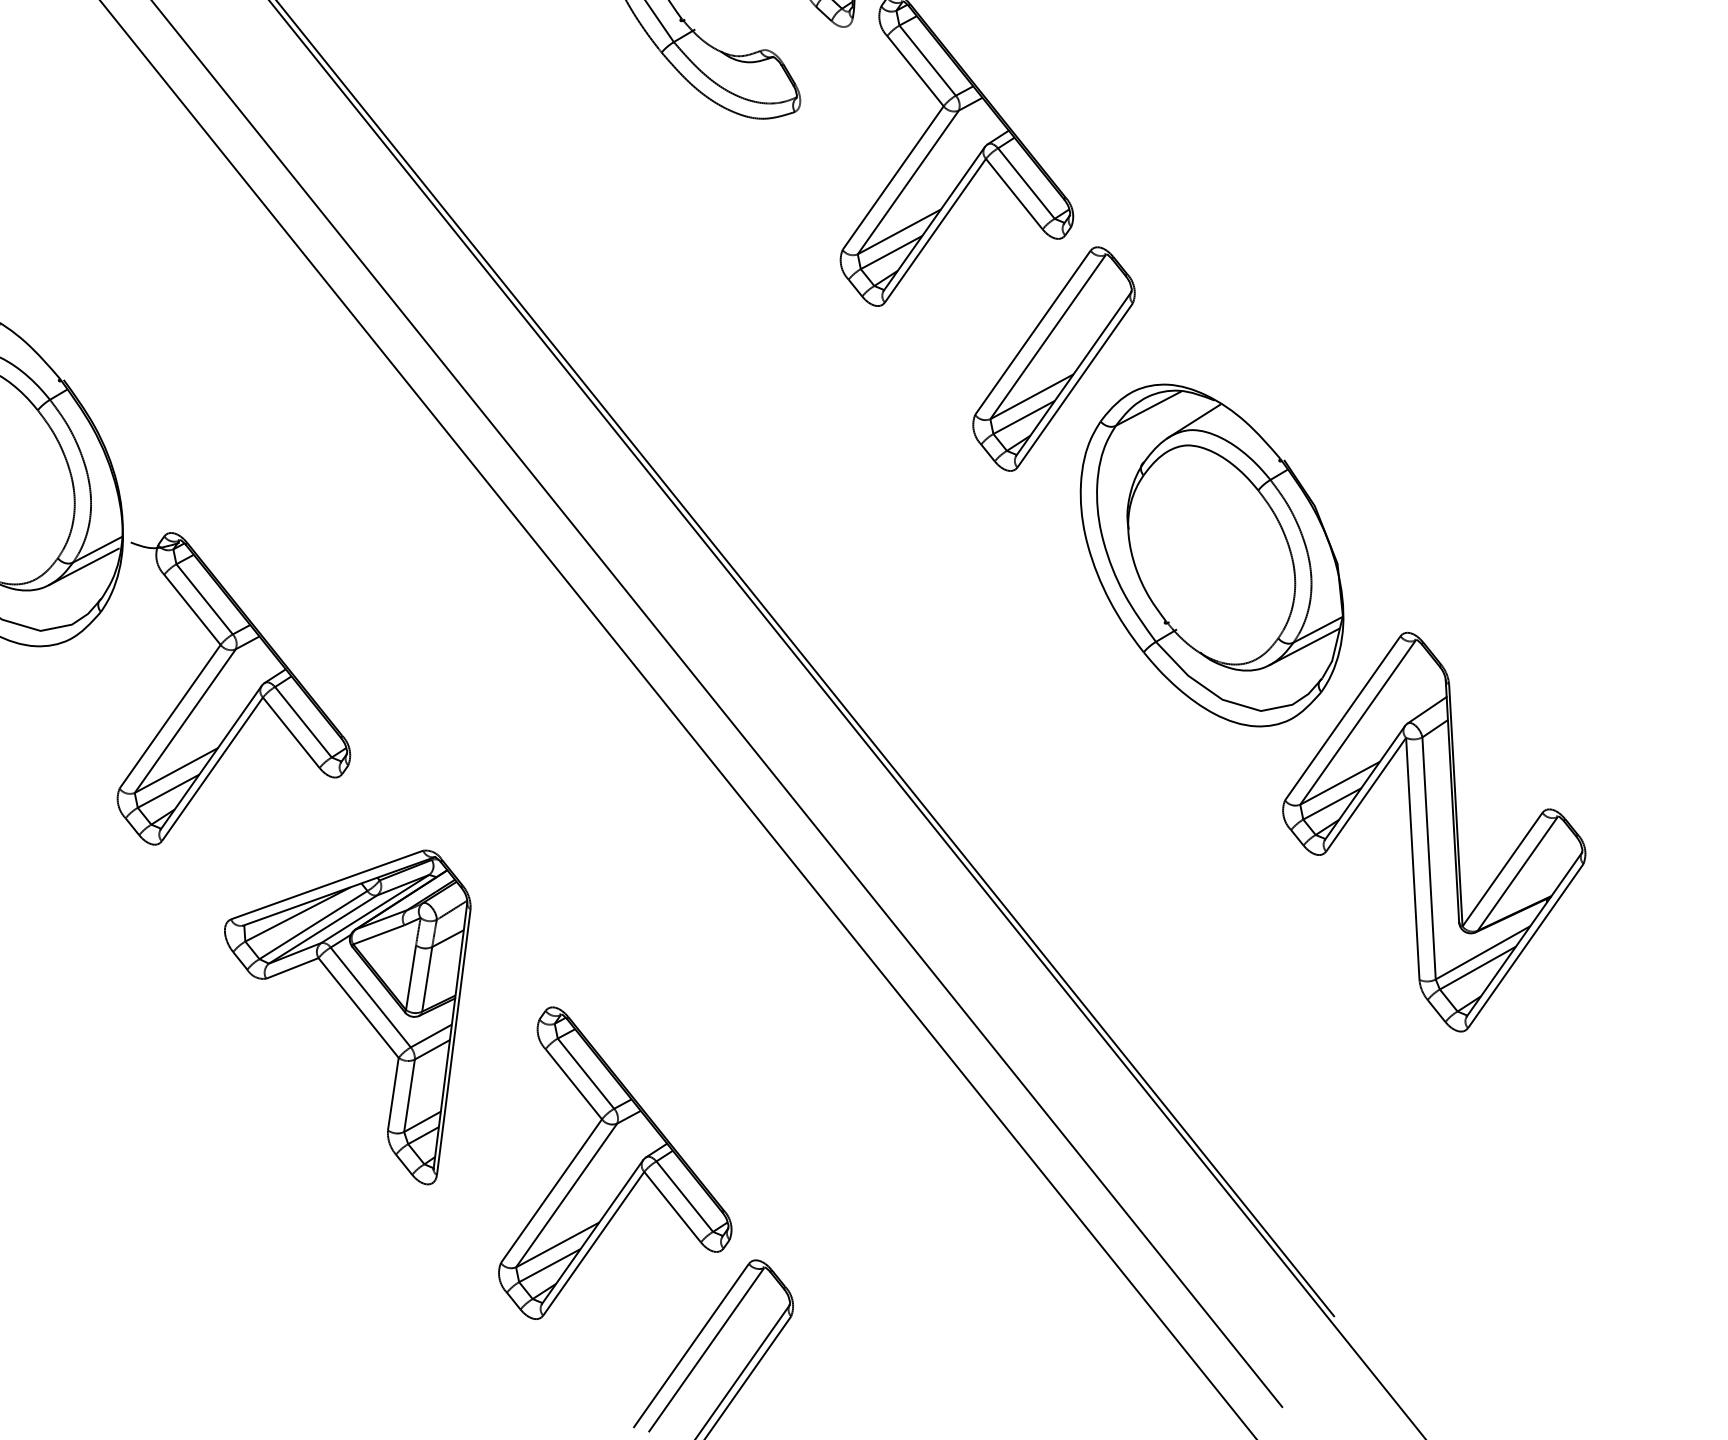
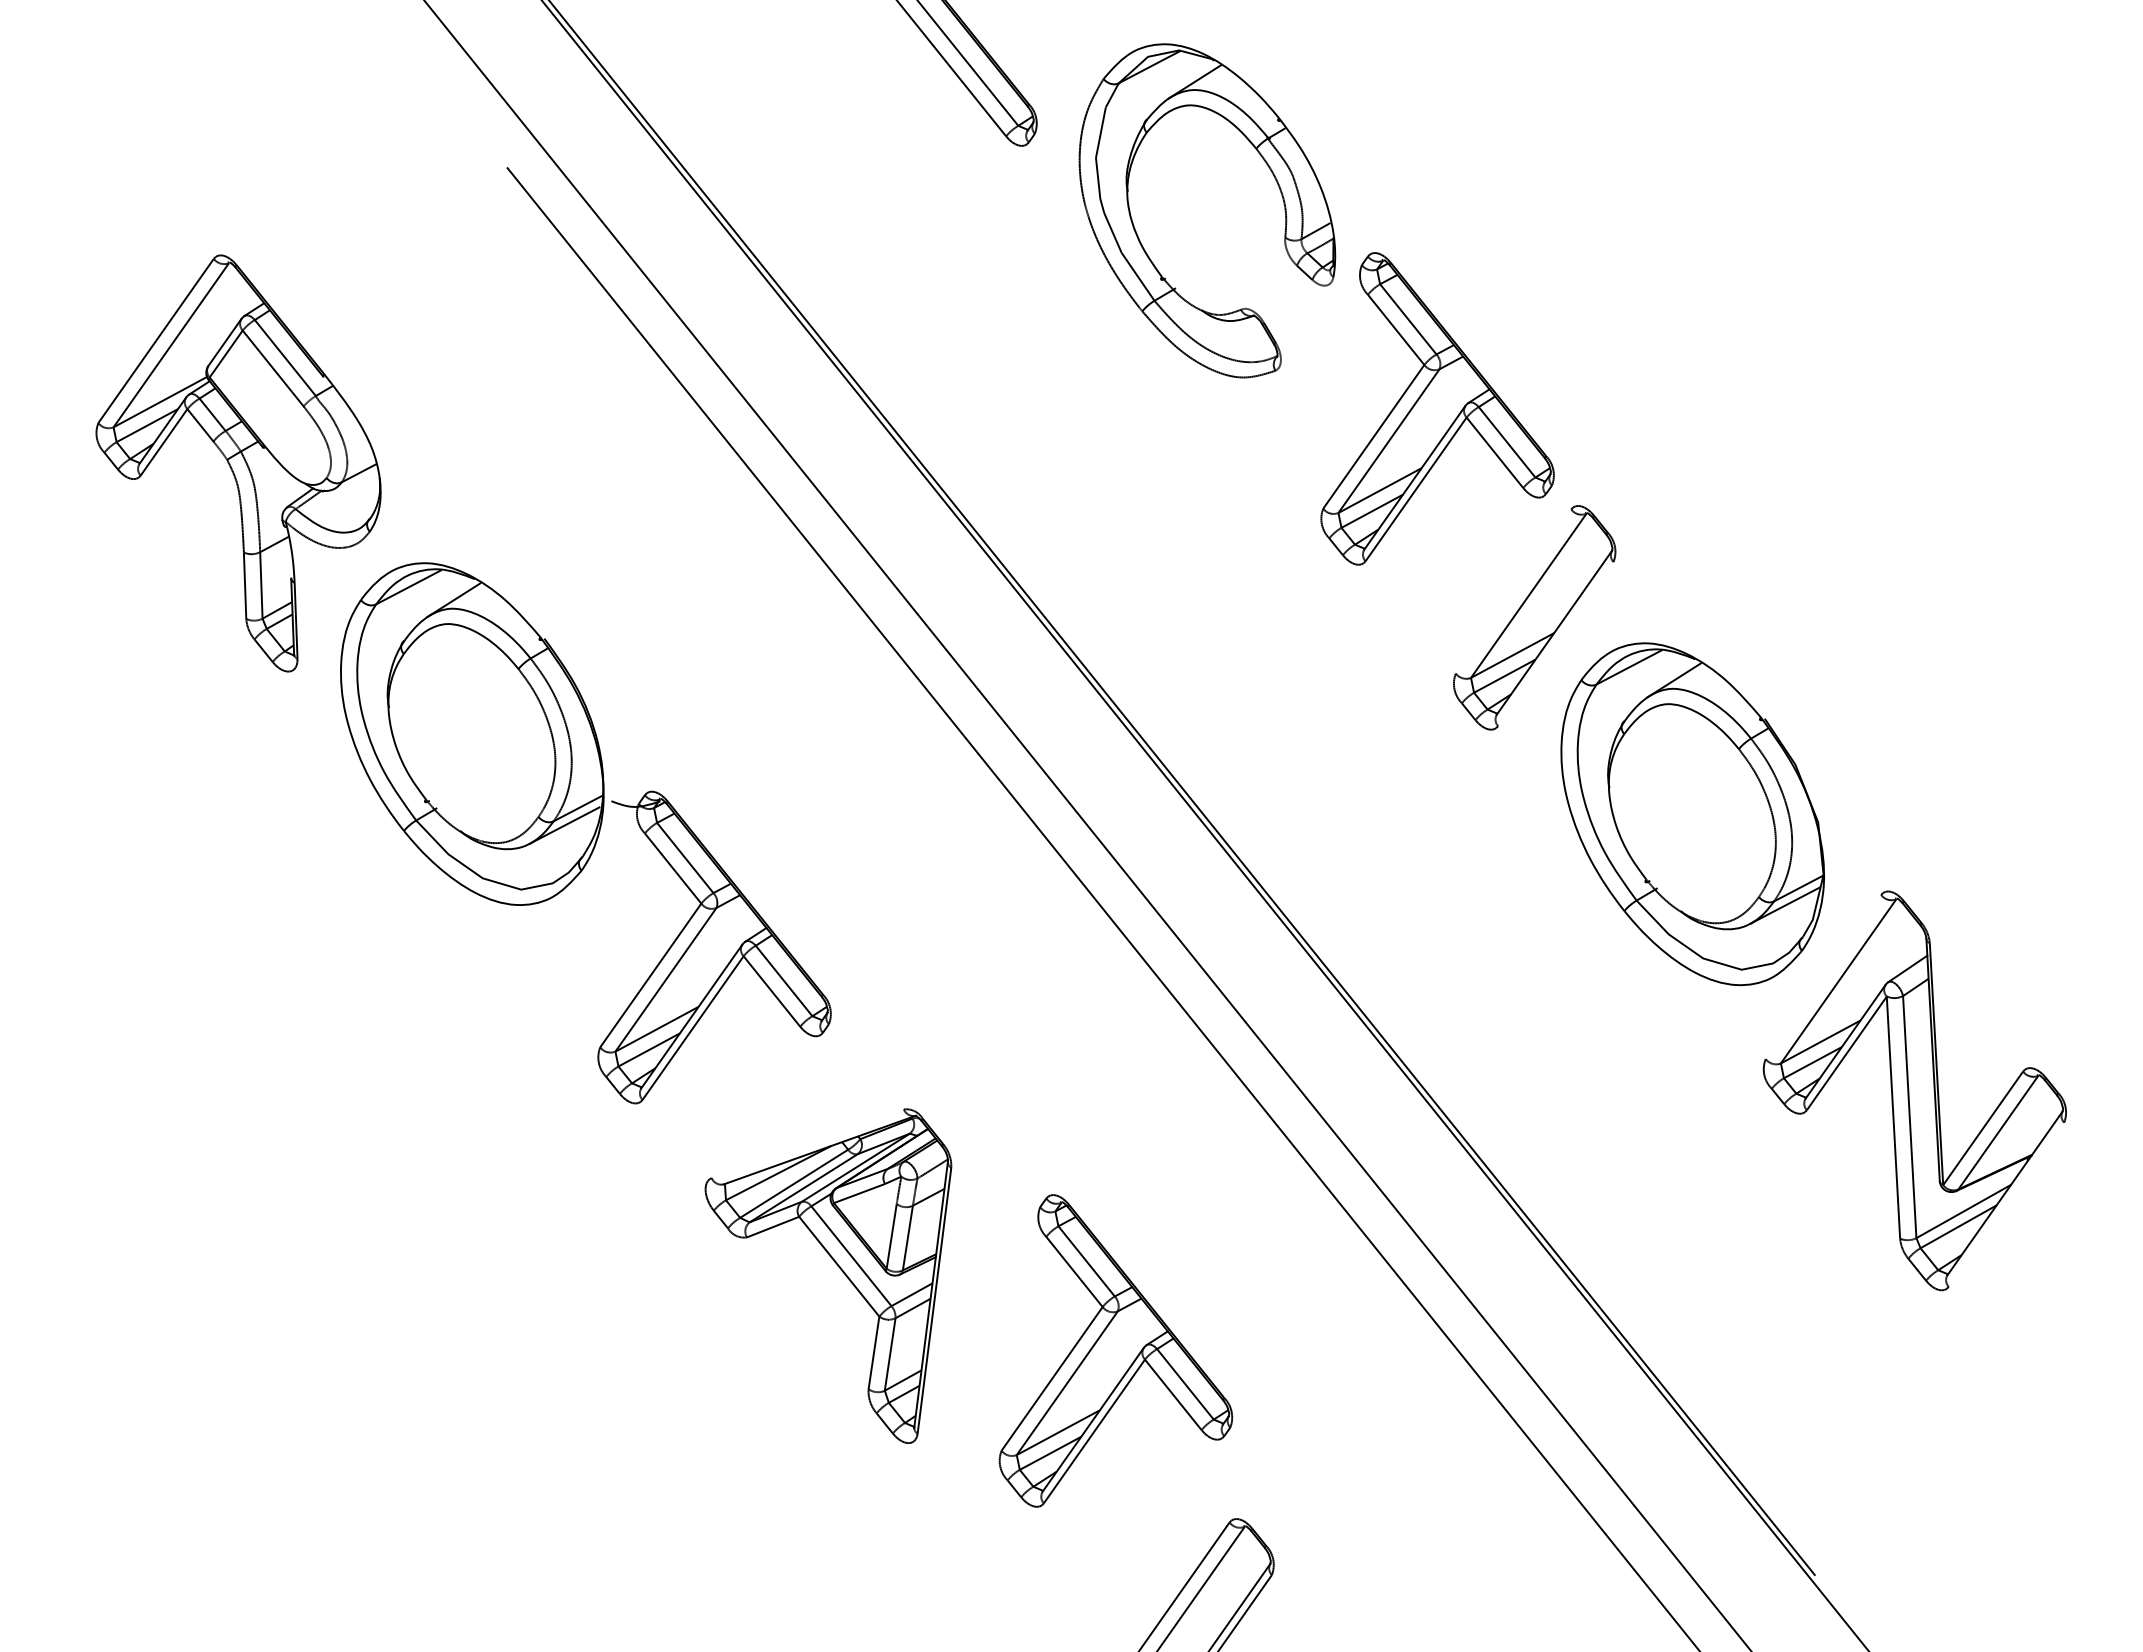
line: (1032, 332) -> (1513, 591), removed
line: (1074, 385) -> (1555, 644), removed
line: (1342, 717) -> (1823, 976), removed
line: (326, 884) -> (807, 1143), removed
line: (1525, 945) -> (2006, 1204), removed
part: (614, 1162) -> (1115, 1350), moved

